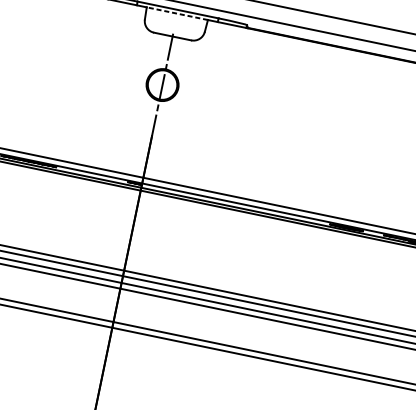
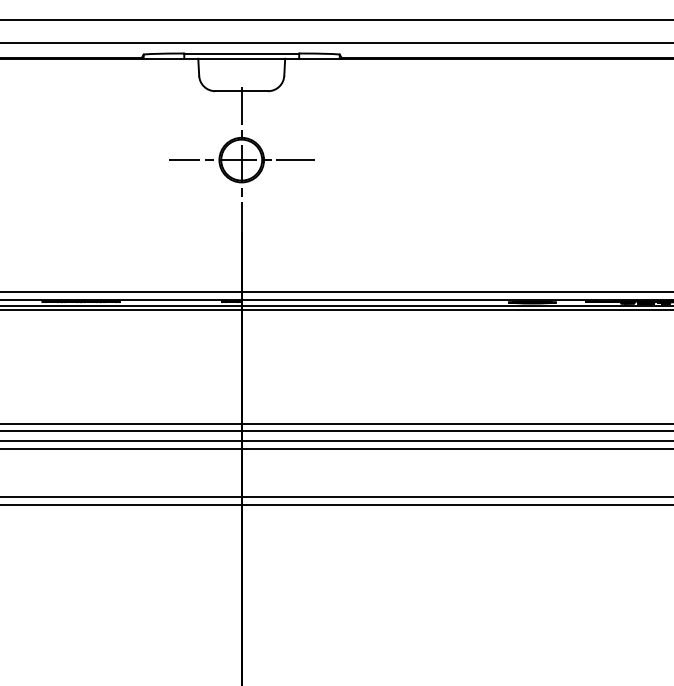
line: (177, 13) -> (241, 58), dashed -> solid
line: (162, 85) -> (241, 160), added

